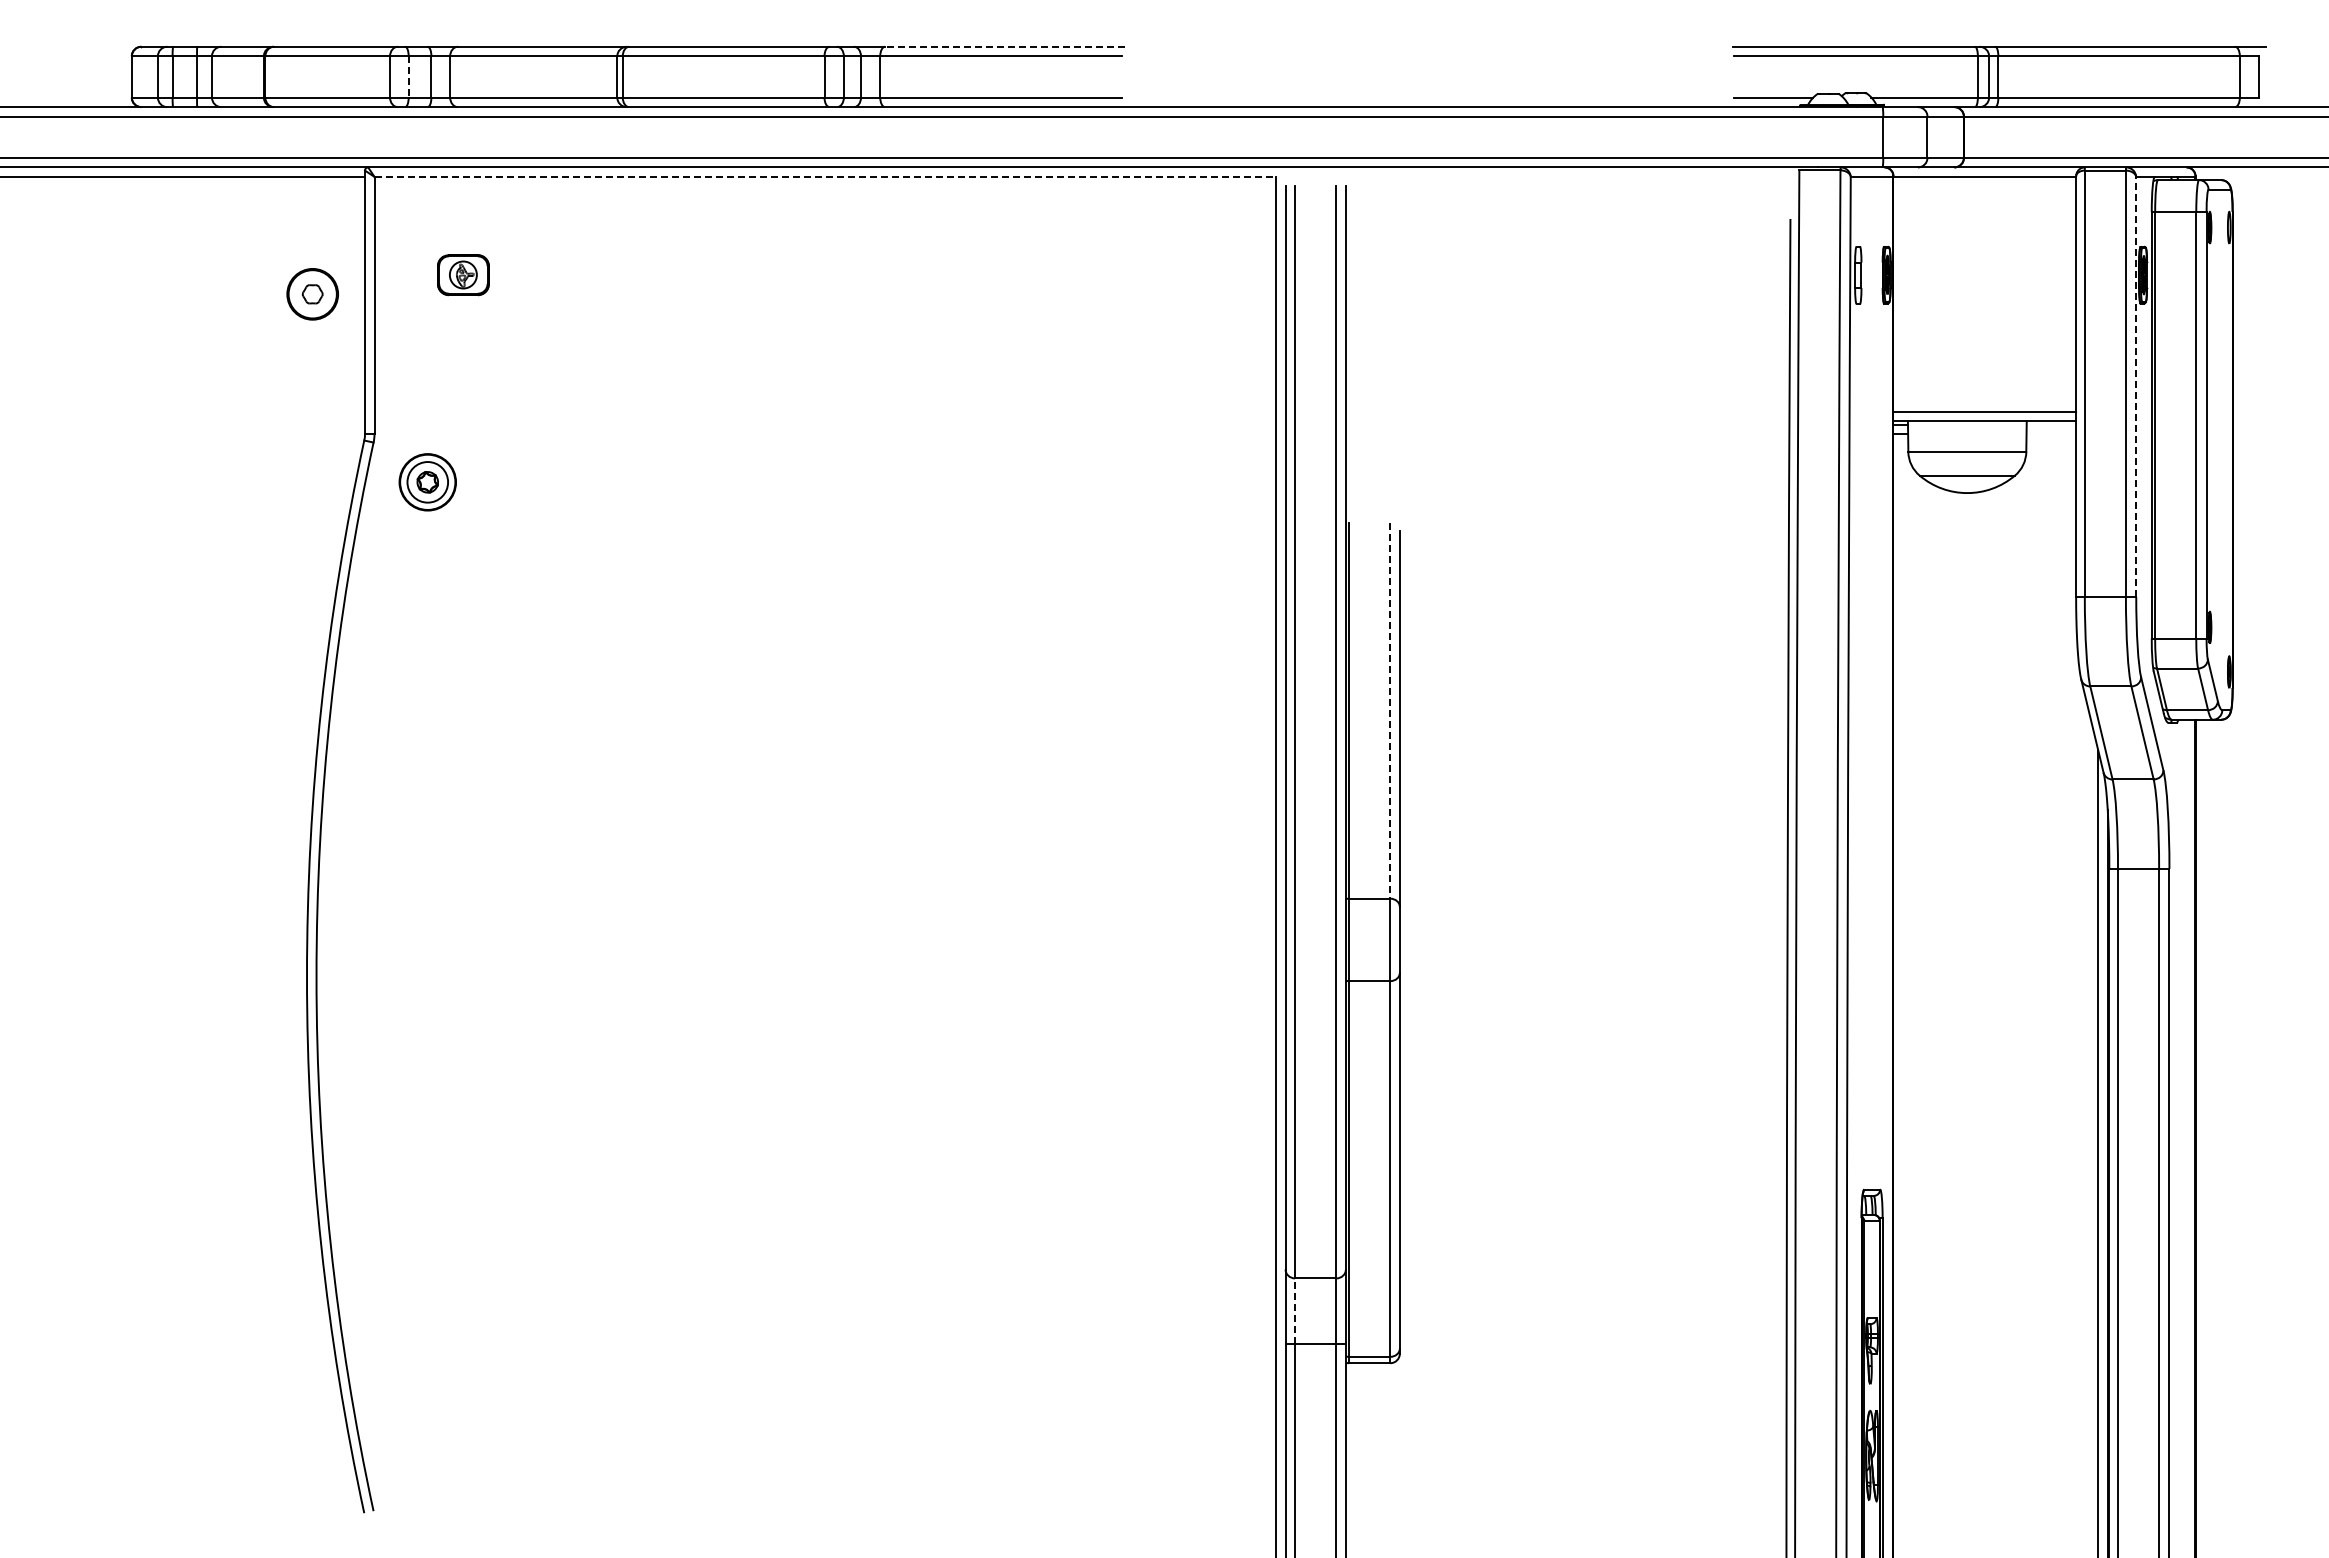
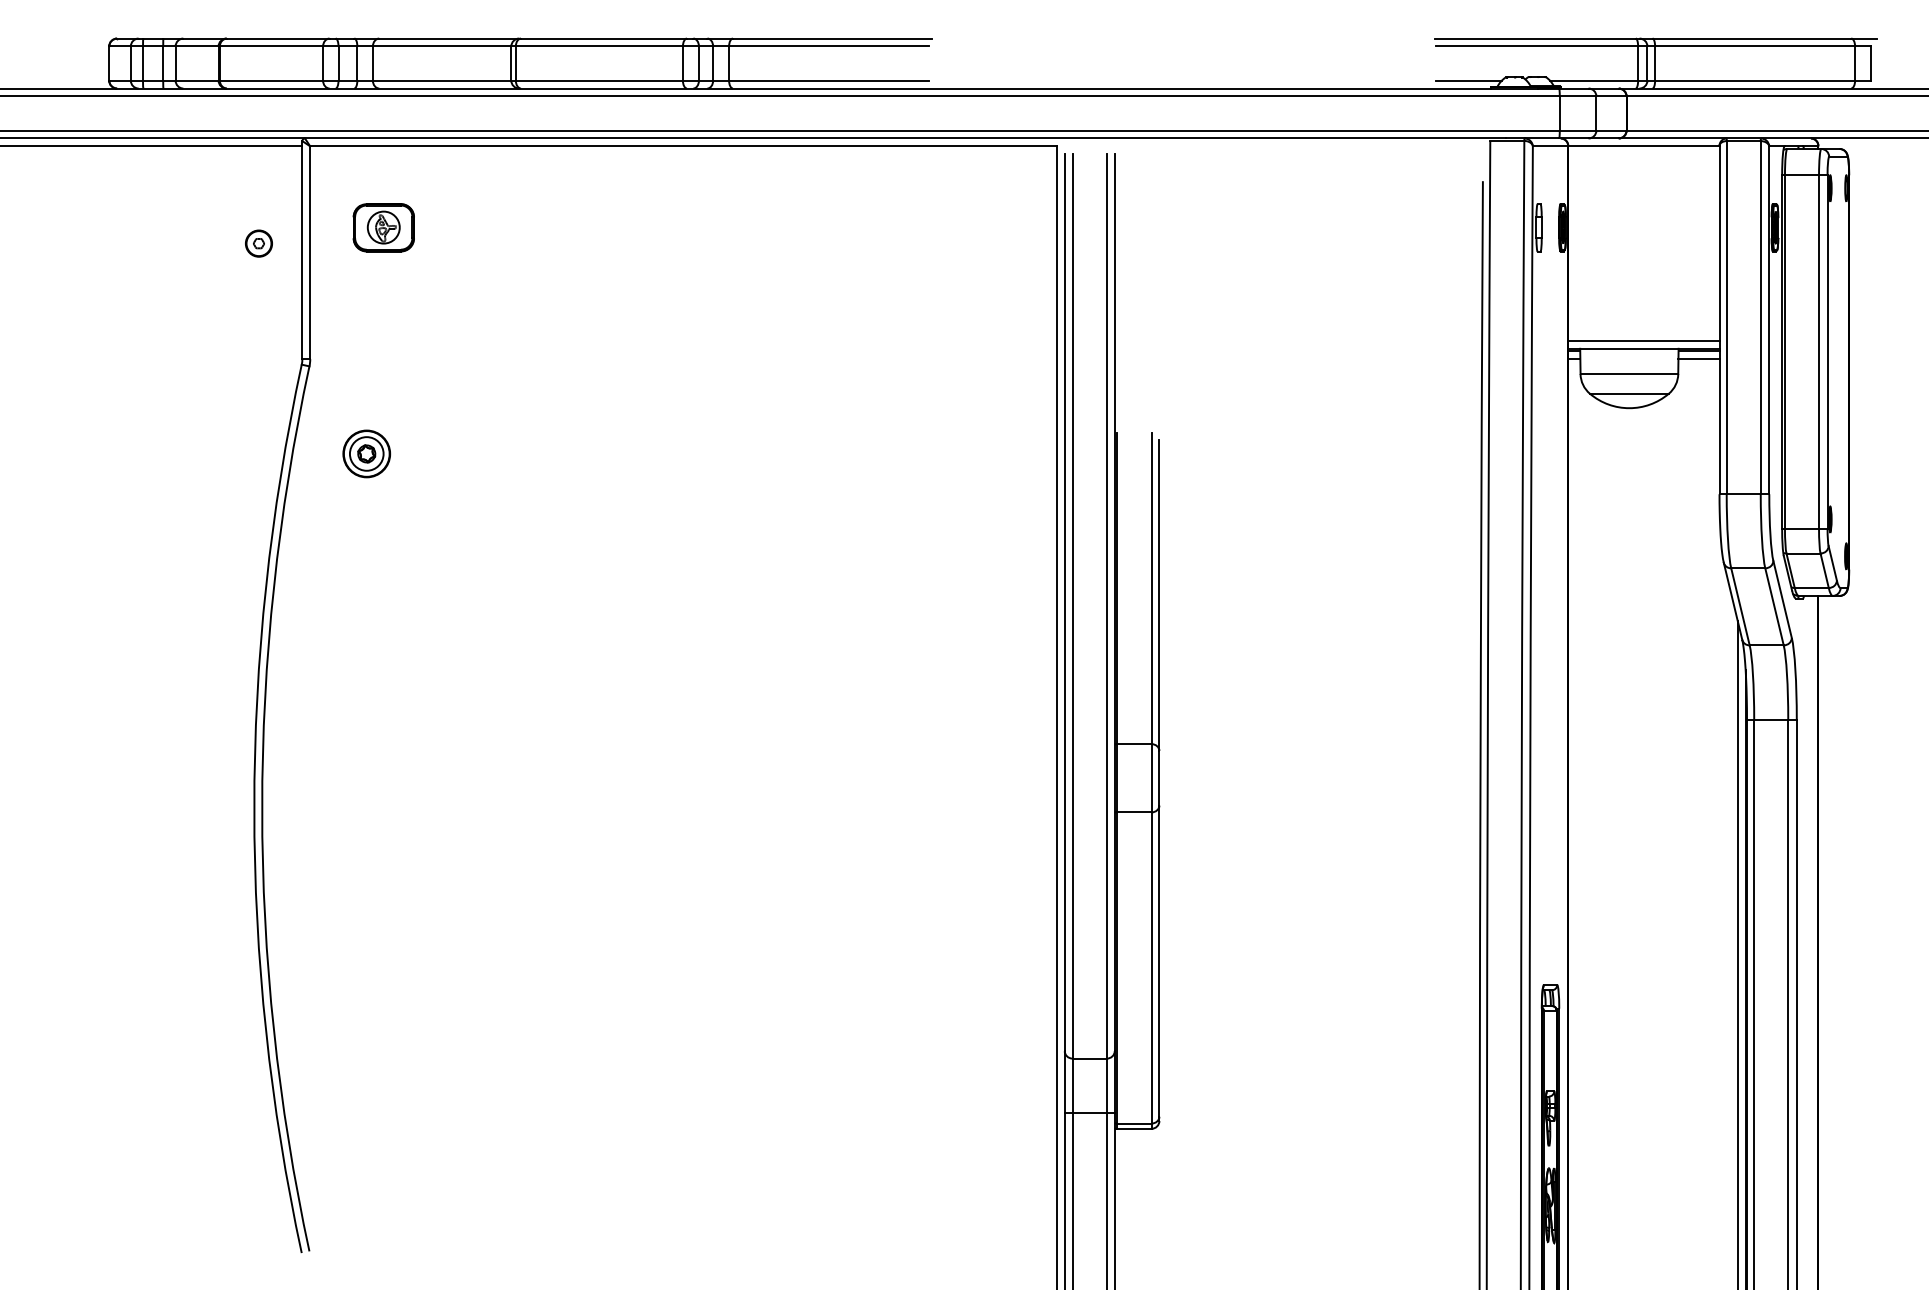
line: (1004, 46) -> (831, 38), dashed -> solid
line: (408, 76) -> (338, 63), dashed -> solid
line: (825, 176) -> (683, 146), dashed -> solid
part: (463, 274) -> (383, 227), size x1.43
part: (312, 294) -> (258, 243), size x0.62
line: (2136, 386) -> (1769, 319), dashed -> solid
line: (2051, 424) -> (1699, 351), added
line: (2051, 434) -> (1699, 359), added
part: (427, 482) -> (366, 454), moved
line: (1390, 710) -> (1151, 588), dashed -> solid
line: (1295, 1311) -> (1072, 1086), dashed -> solid

